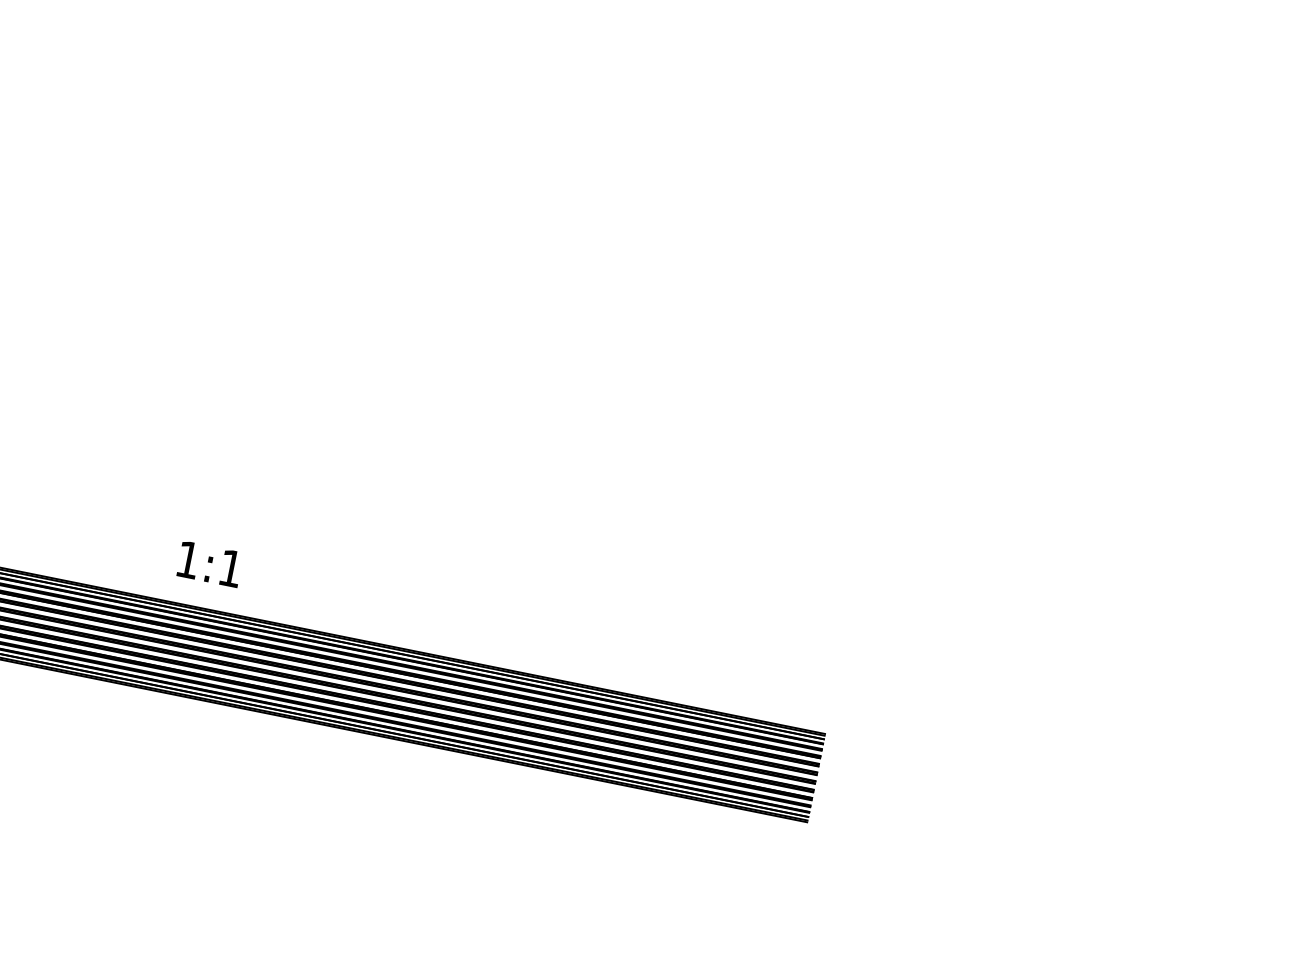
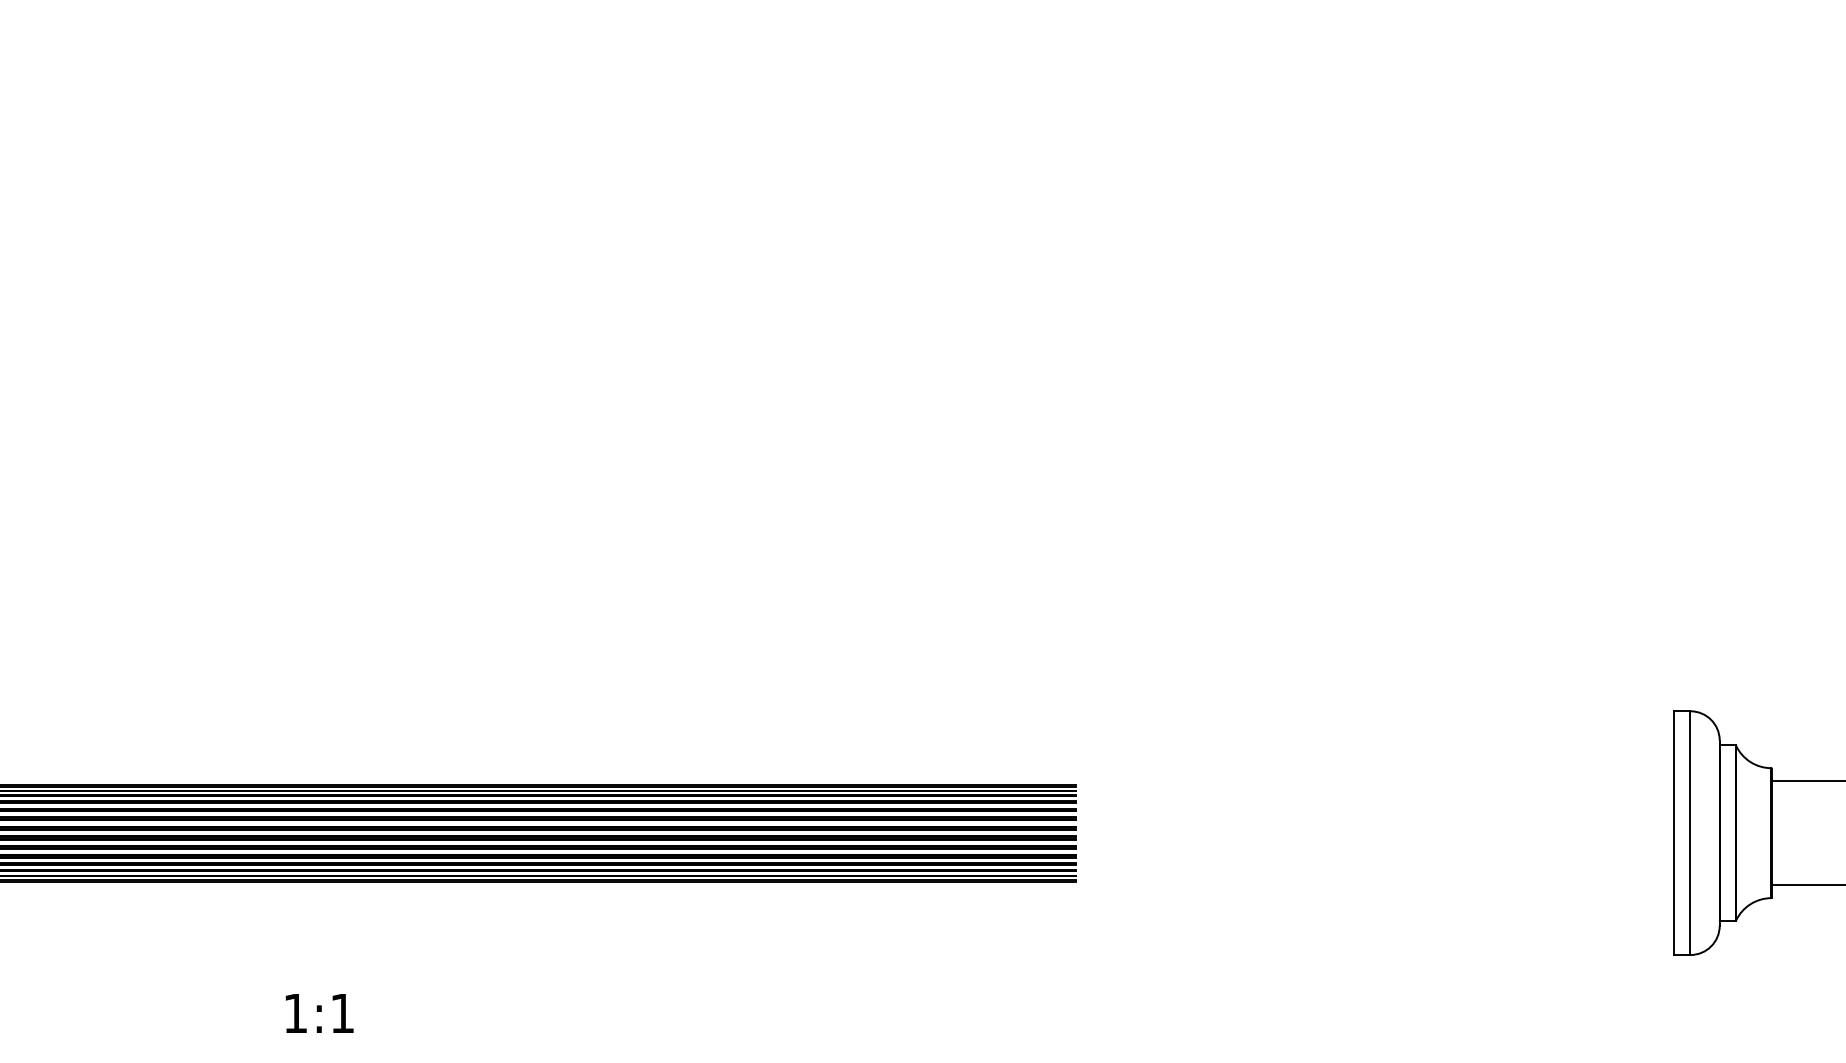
text: (209, 564) -> (319, 1013), moved

